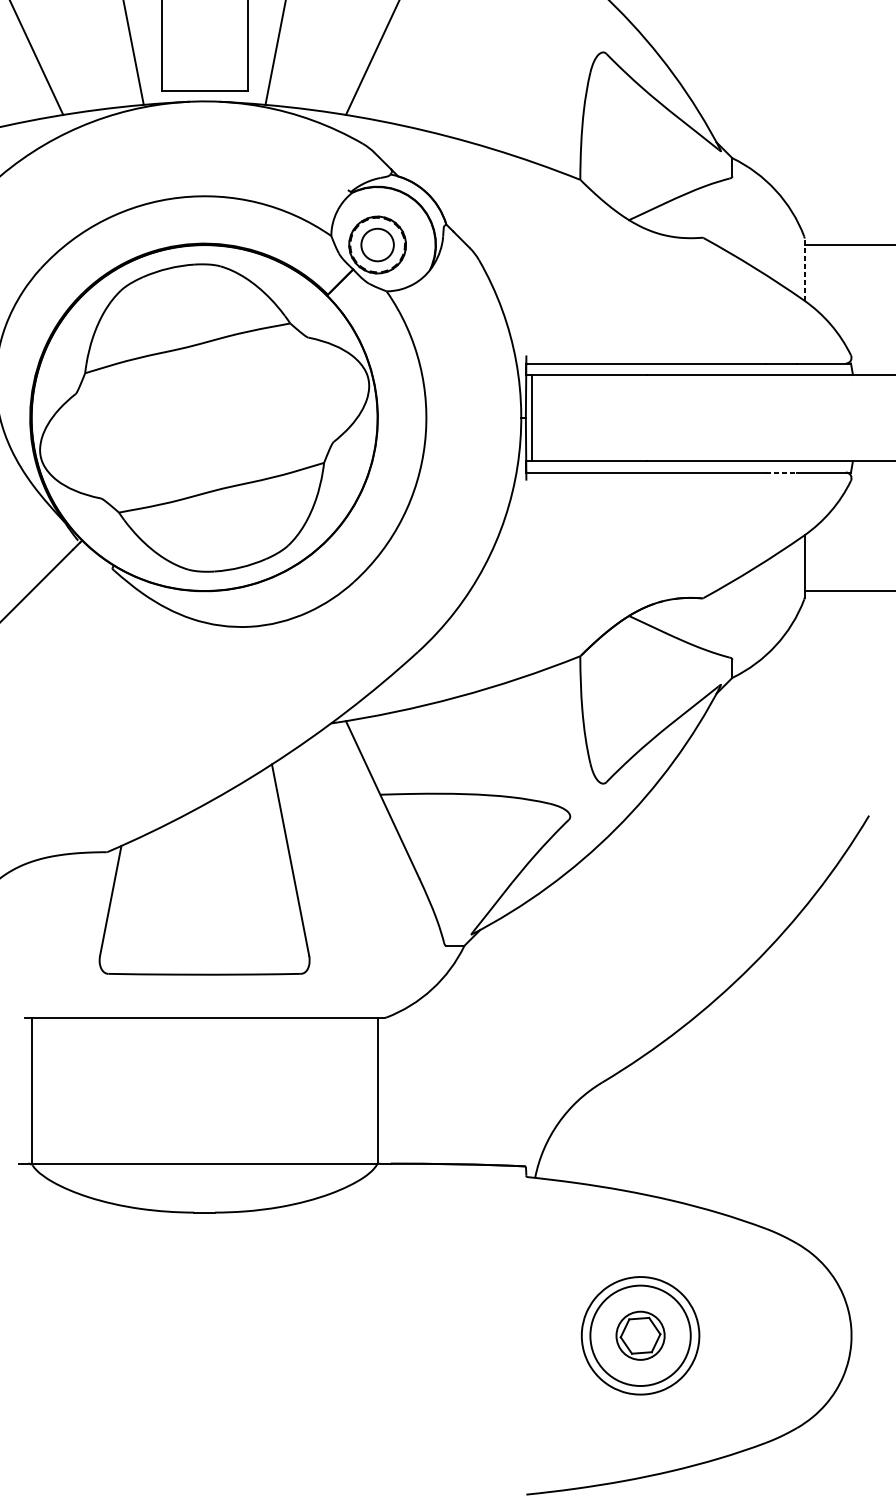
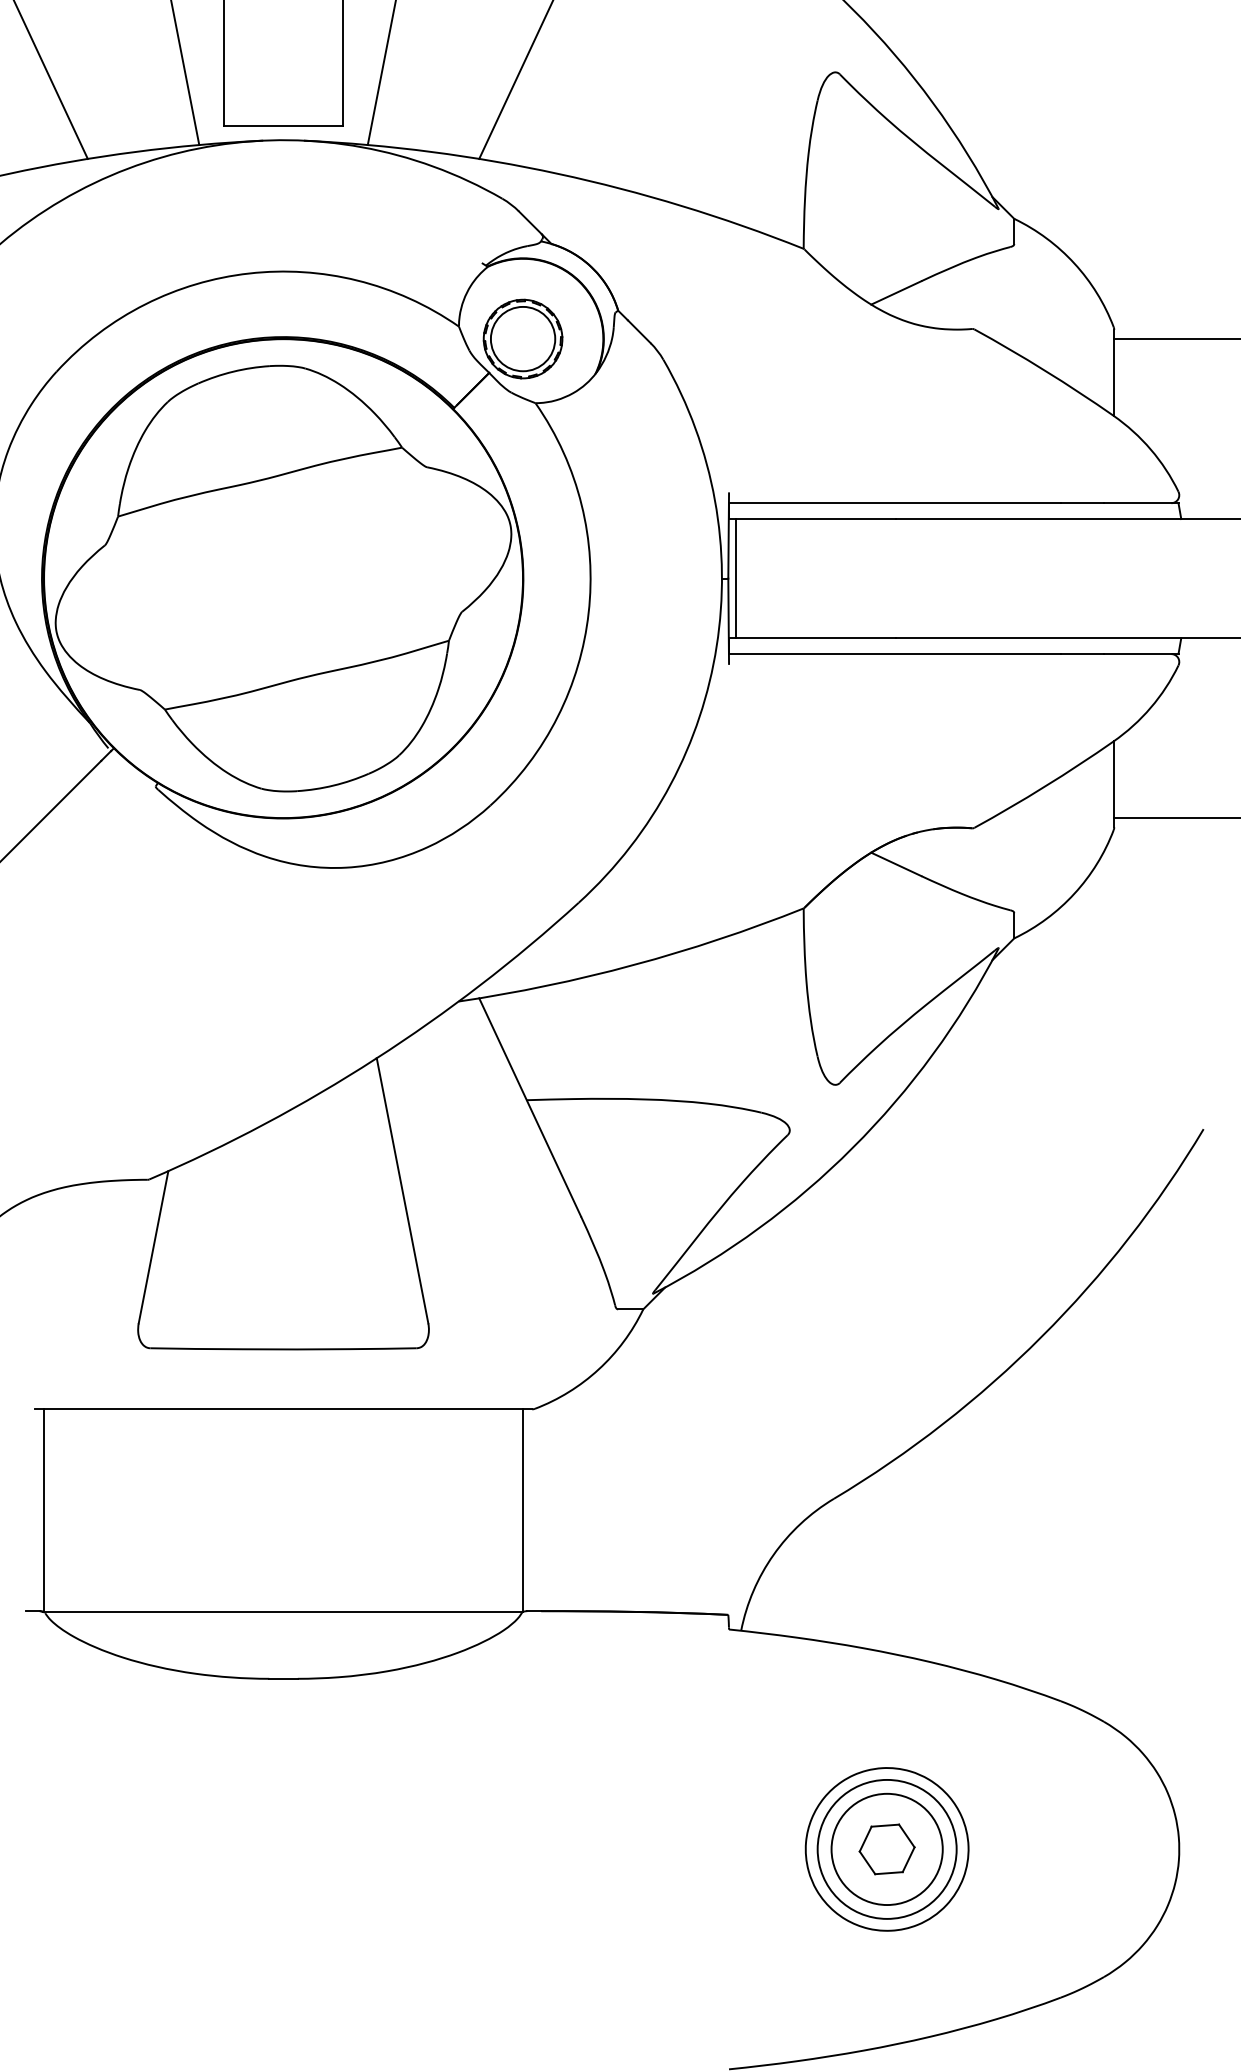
circle: (377, 244) -> (522, 338), size x1.43
line: (804, 269) -> (1114, 372), dashed -> solid
line: (781, 472) -> (1082, 654), dashed -> solid
circle: (640, 1335) -> (886, 1849), size x1.67

